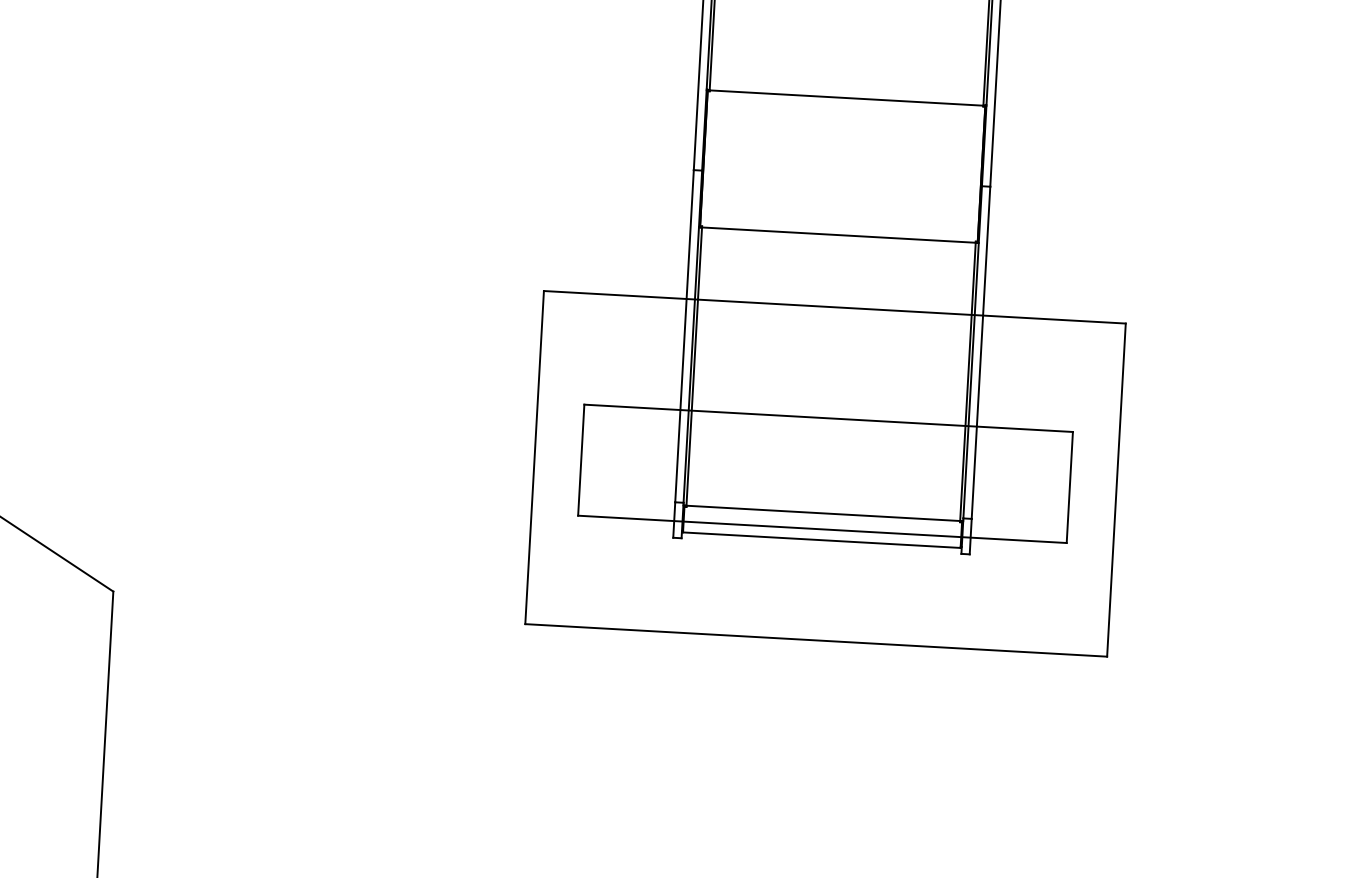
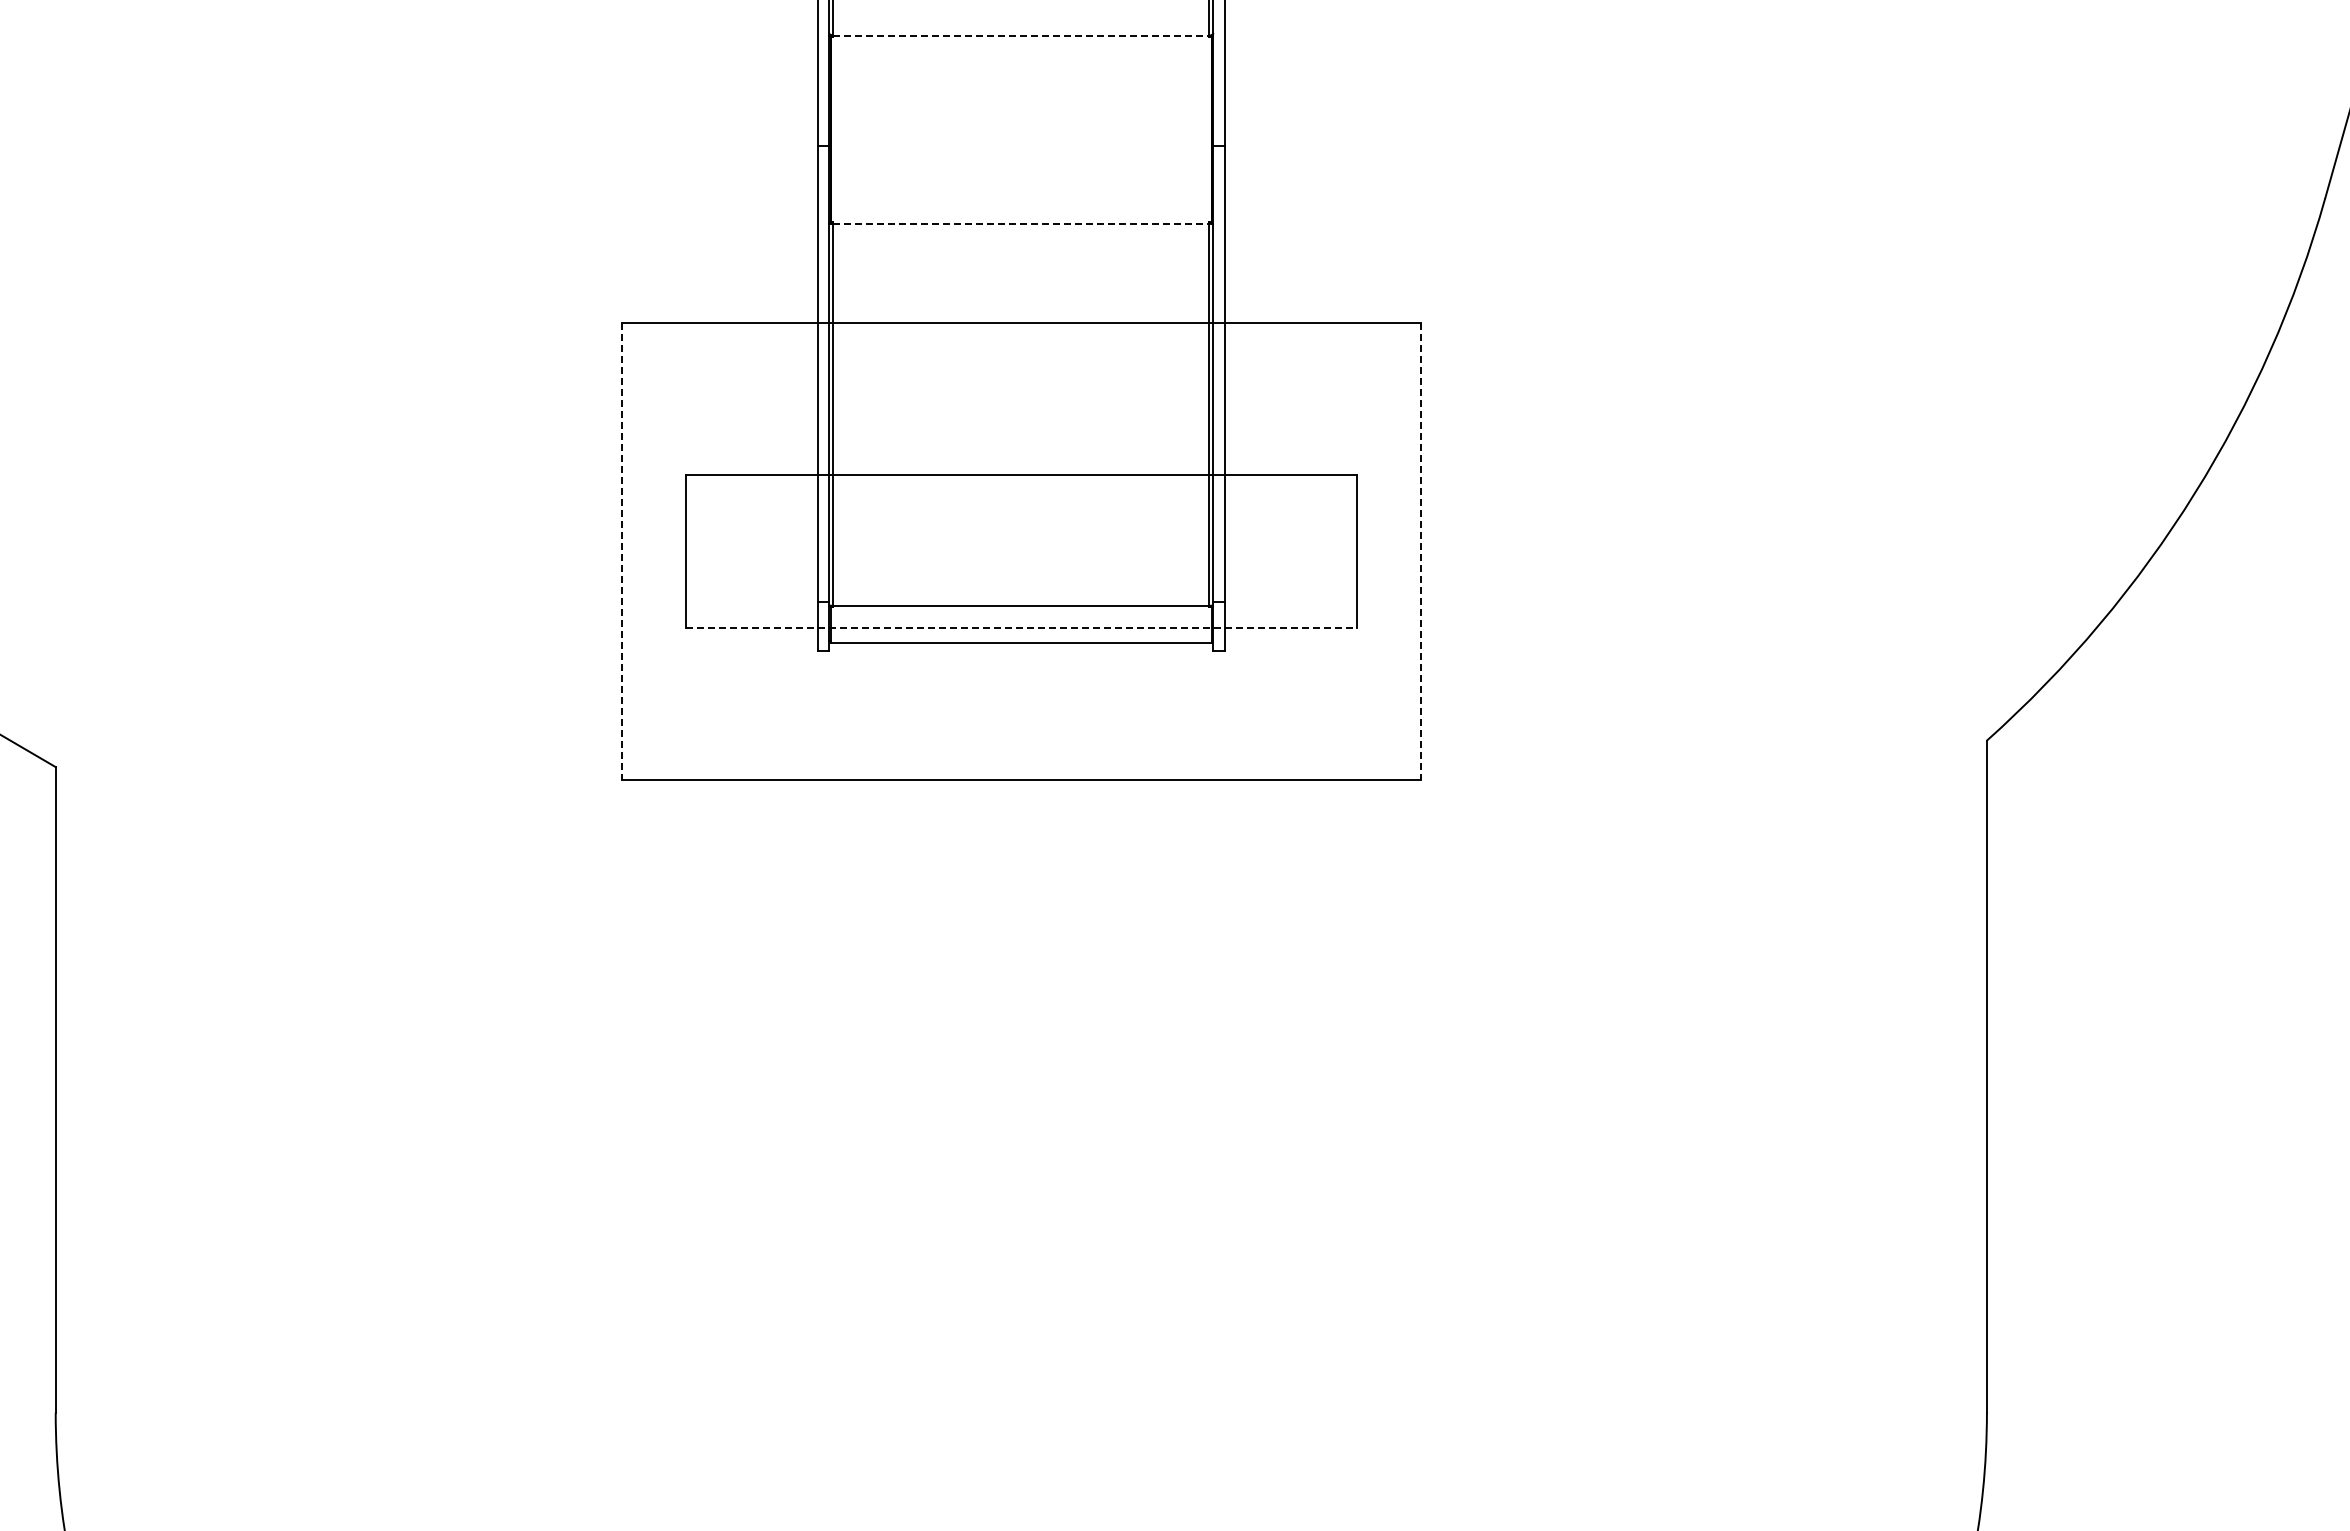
line: (846, 97) -> (1021, 35), solid -> dashed
line: (839, 234) -> (1021, 223), solid -> dashed
line: (534, 457) -> (621, 551), solid -> dashed
line: (1116, 490) -> (1420, 551), solid -> dashed
line: (822, 529) -> (1021, 627), solid -> dashed

